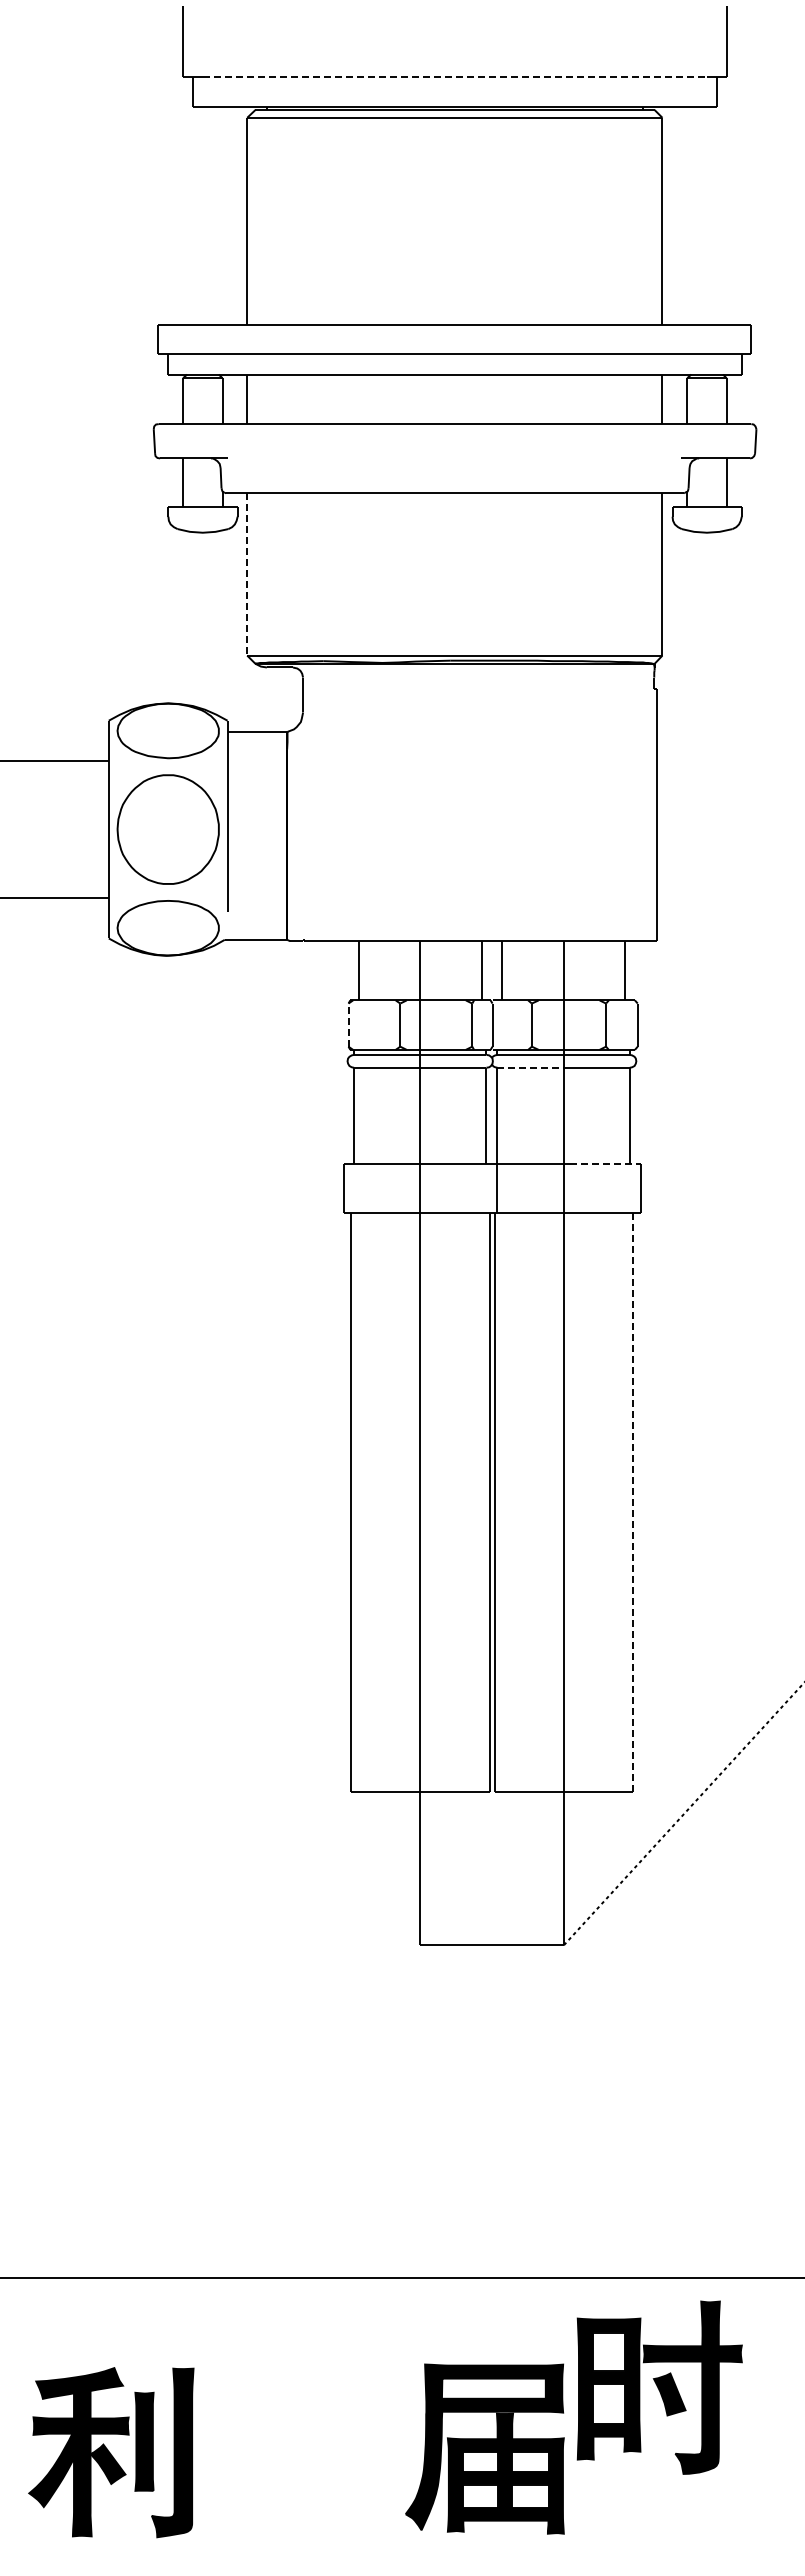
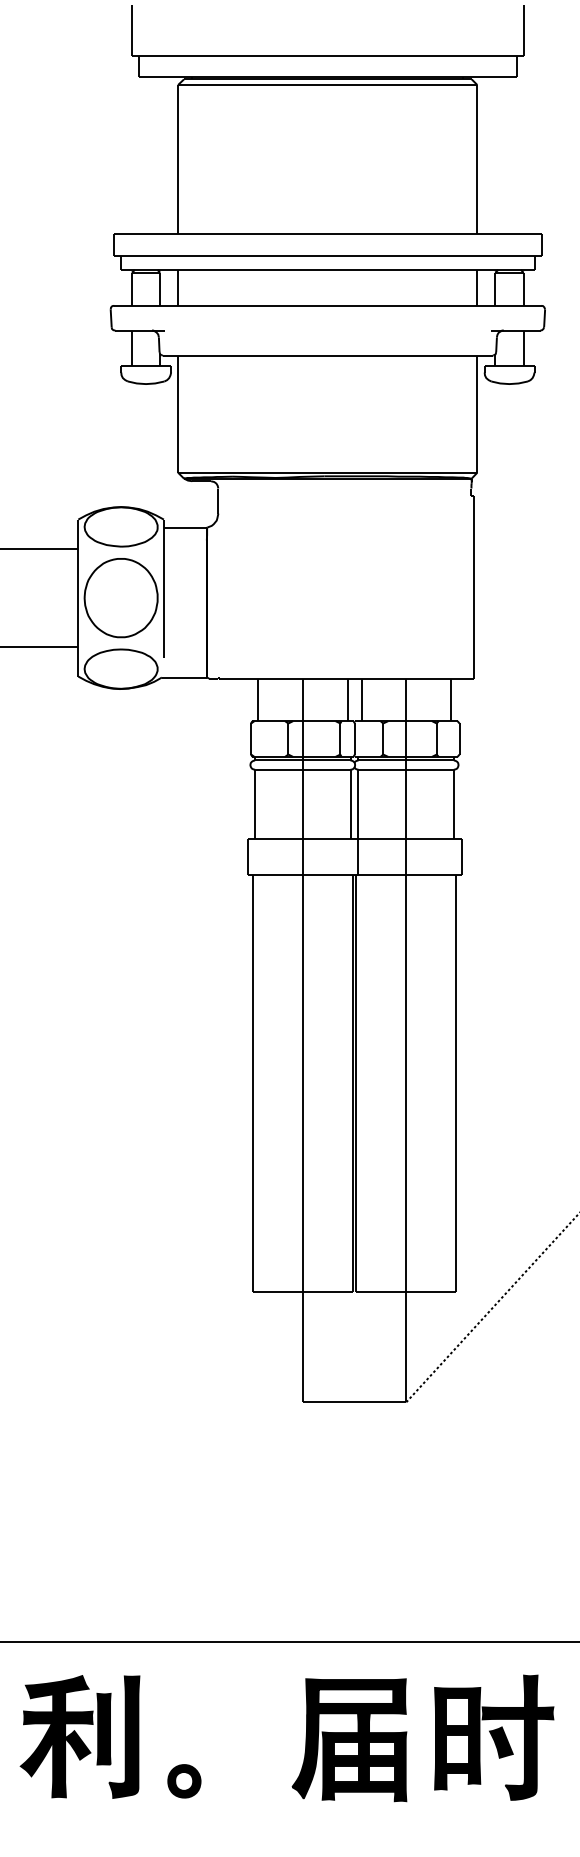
line: (455, 77) -> (328, 55), dashed -> solid
line: (247, 574) -> (178, 414), dashed -> solid
line: (348, 1025) -> (251, 739), dashed -> solid
line: (533, 1067) -> (384, 769), dashed -> solid
line: (605, 1163) -> (436, 838), dashed -> solid
line: (633, 1502) -> (456, 1083), dashed -> solid
part: (659, 2387) -> (493, 1737), moved
part: (484, 2448) -> (349, 1739), moved
part: (111, 2452) -> (80, 1736), moved
part: (255, 2470) -> (184, 1780), added

